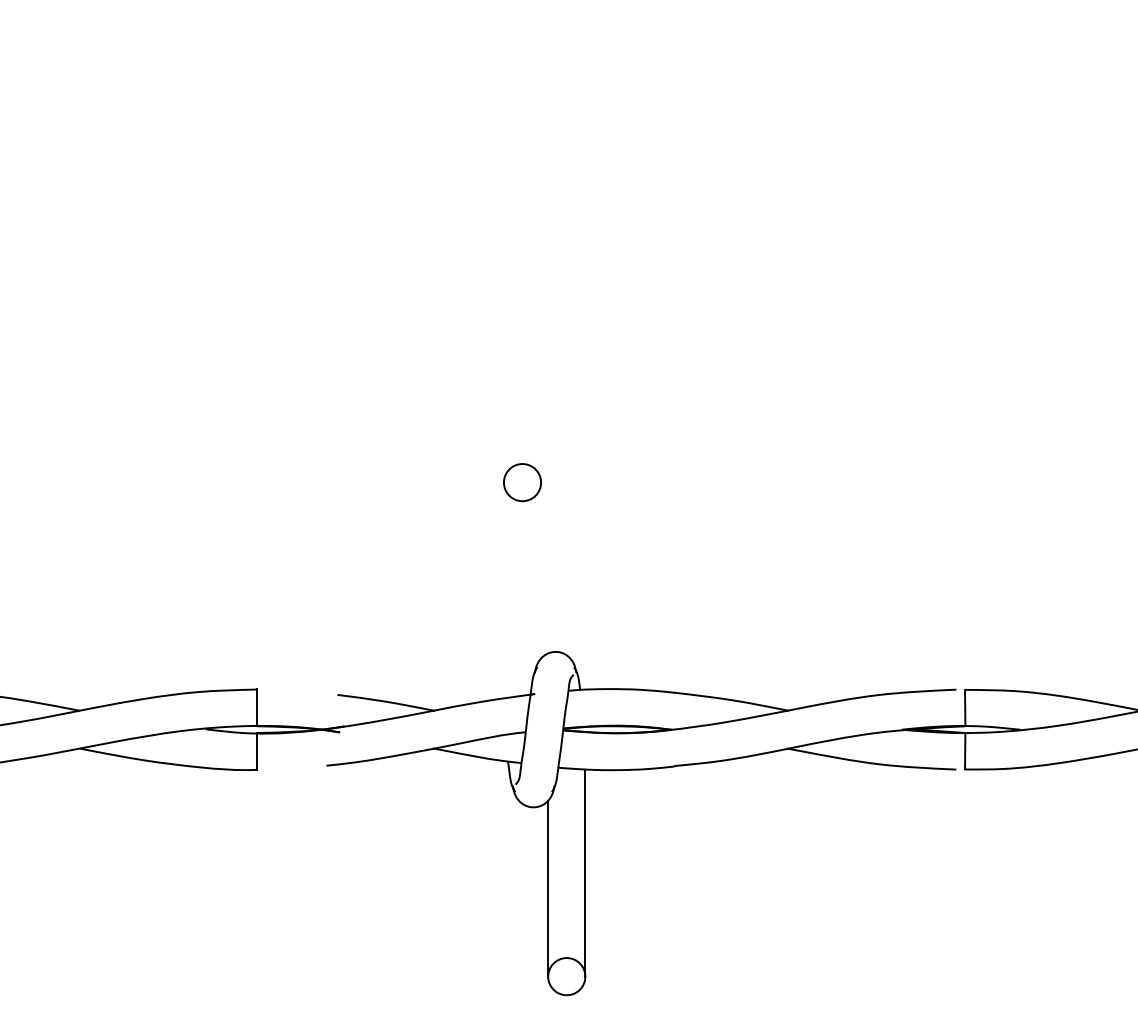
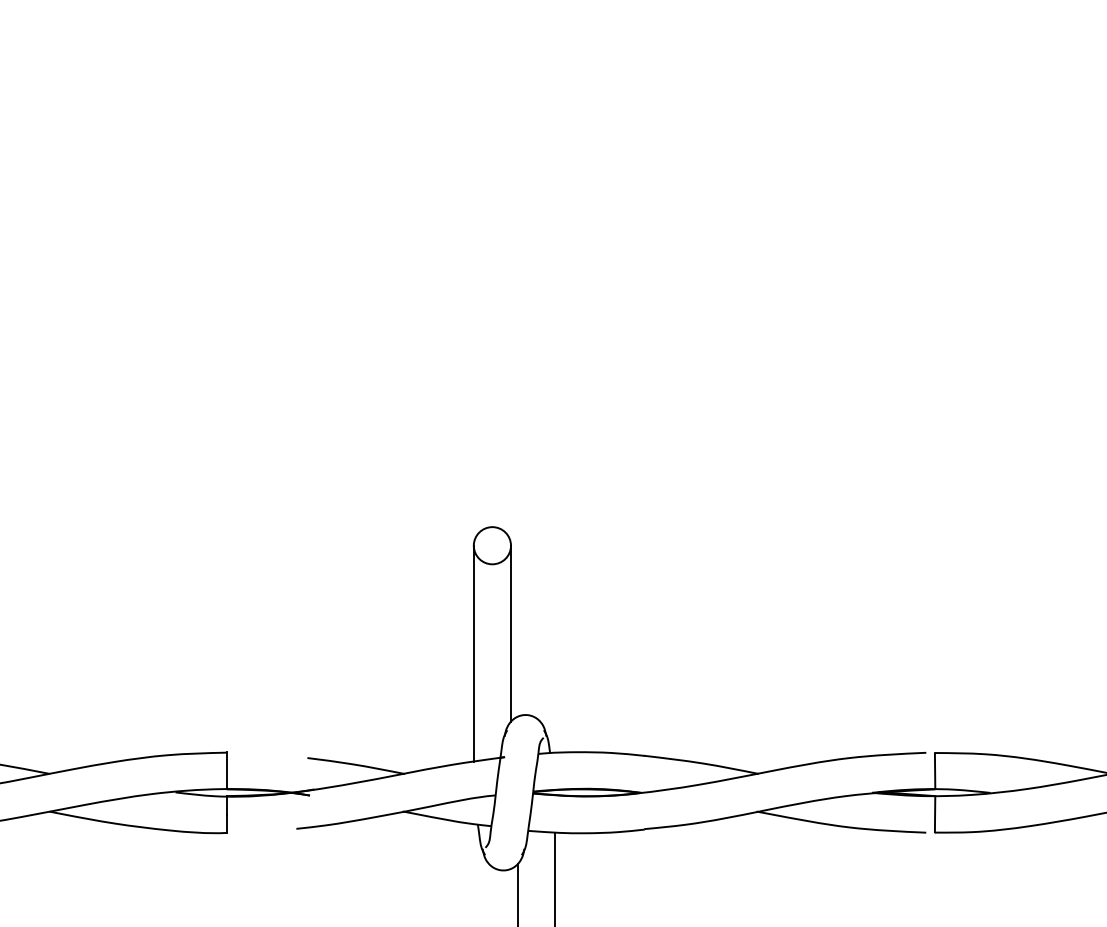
line: (541, 570) -> (511, 633), added
line: (503, 590) -> (473, 653), added

